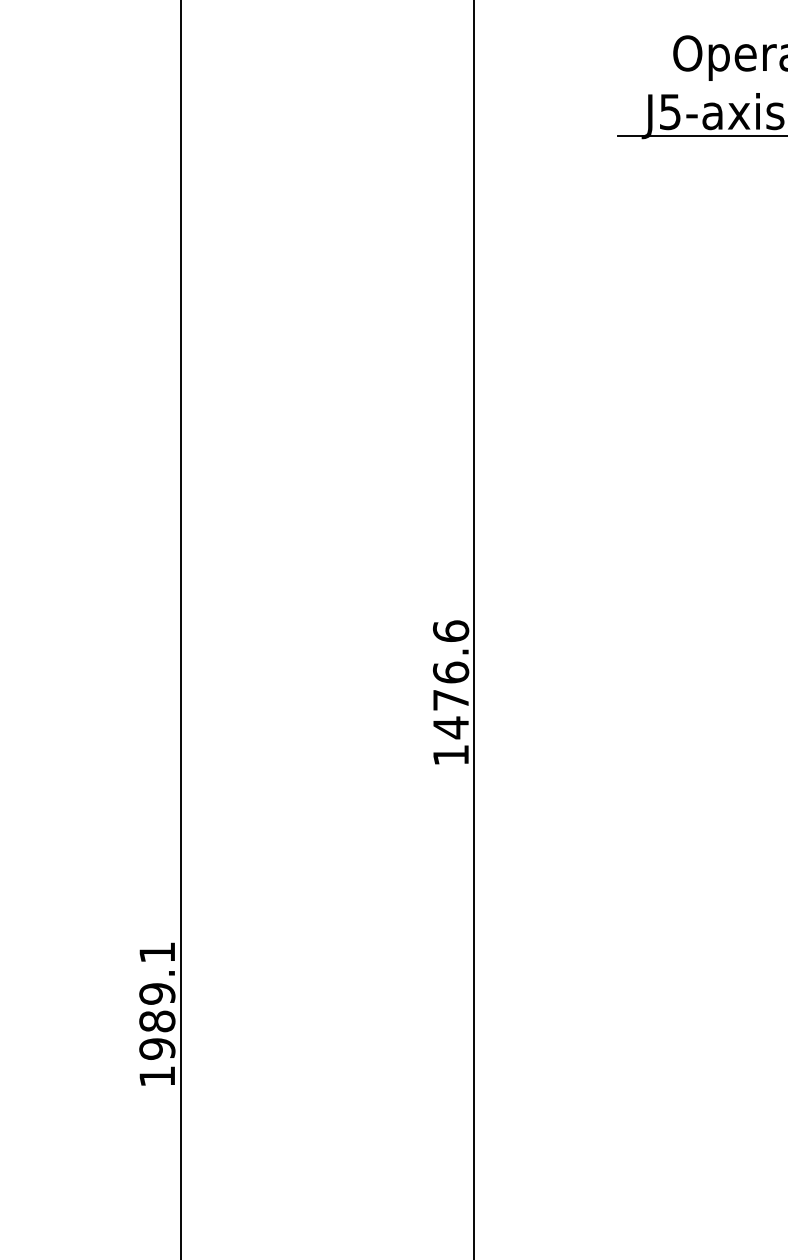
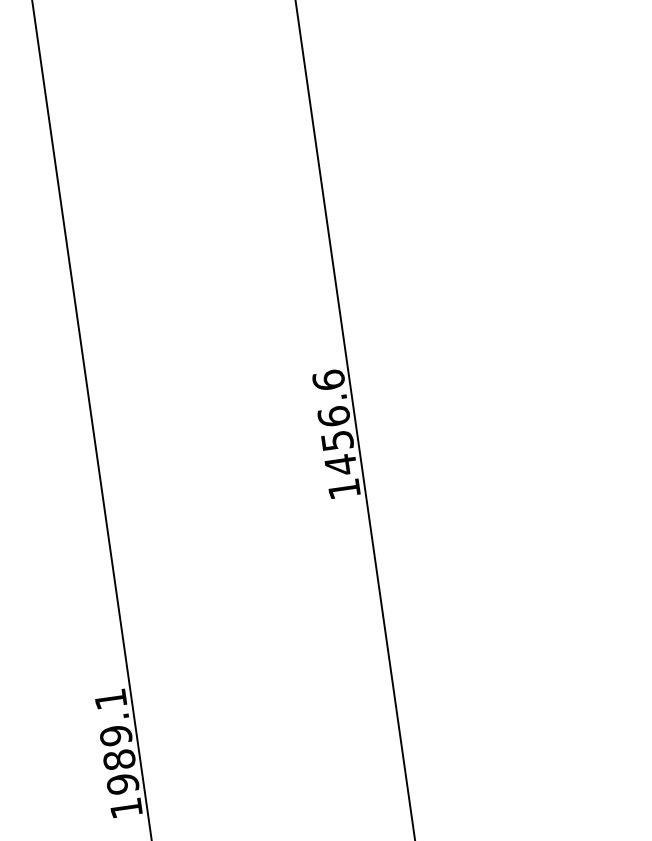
text: (451, 700) -> (337, 441), 1476.6 -> 1456.6

